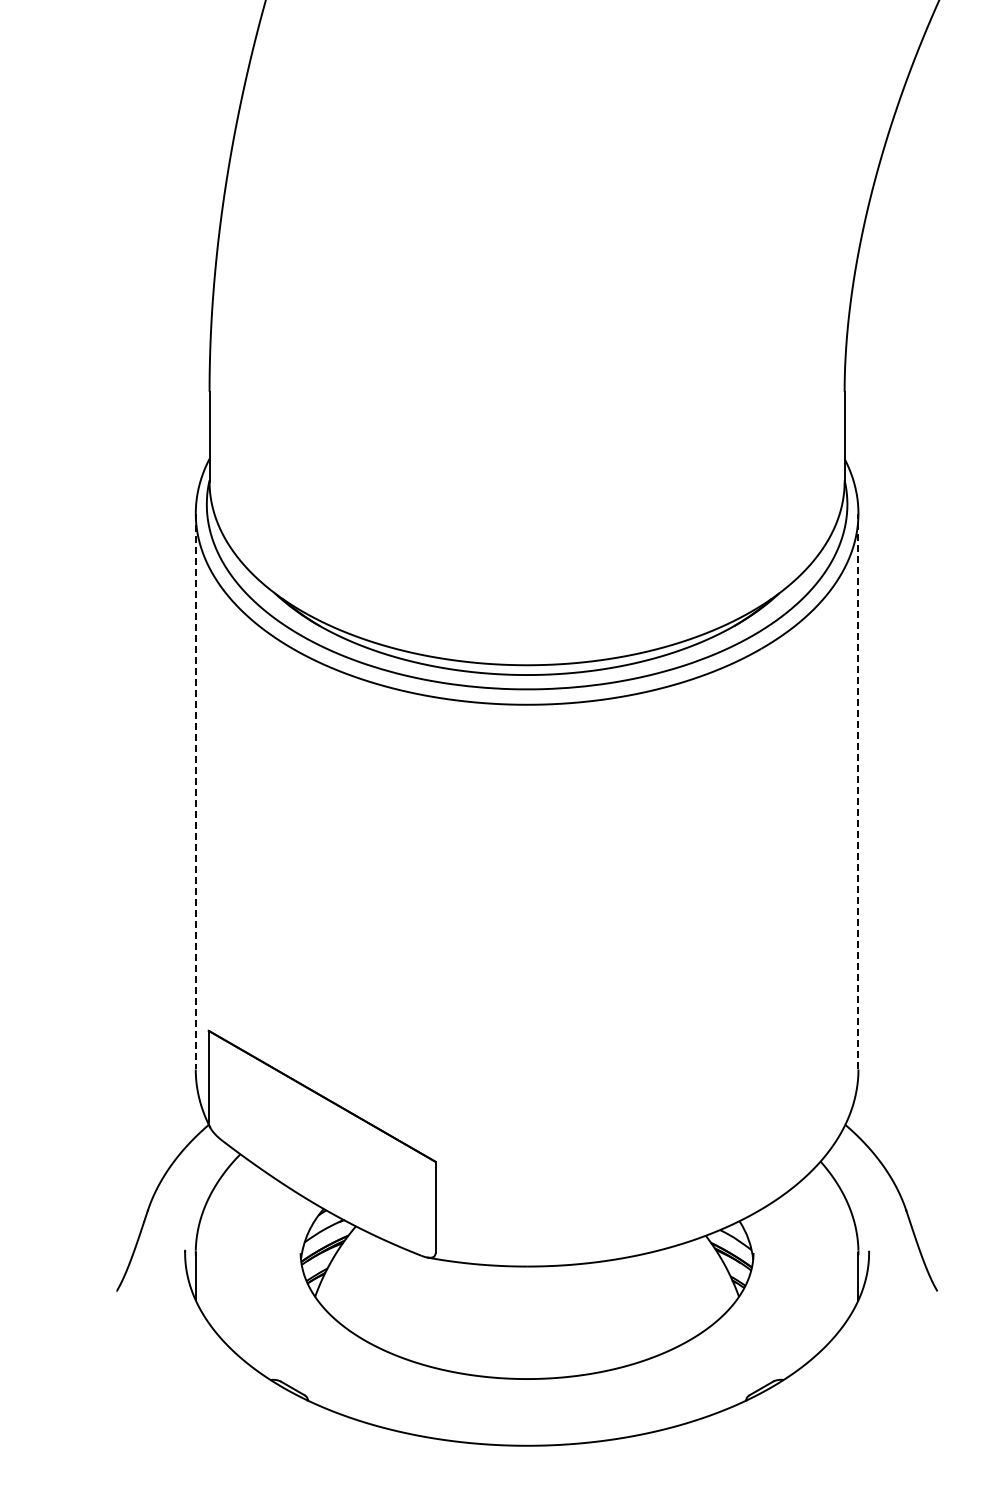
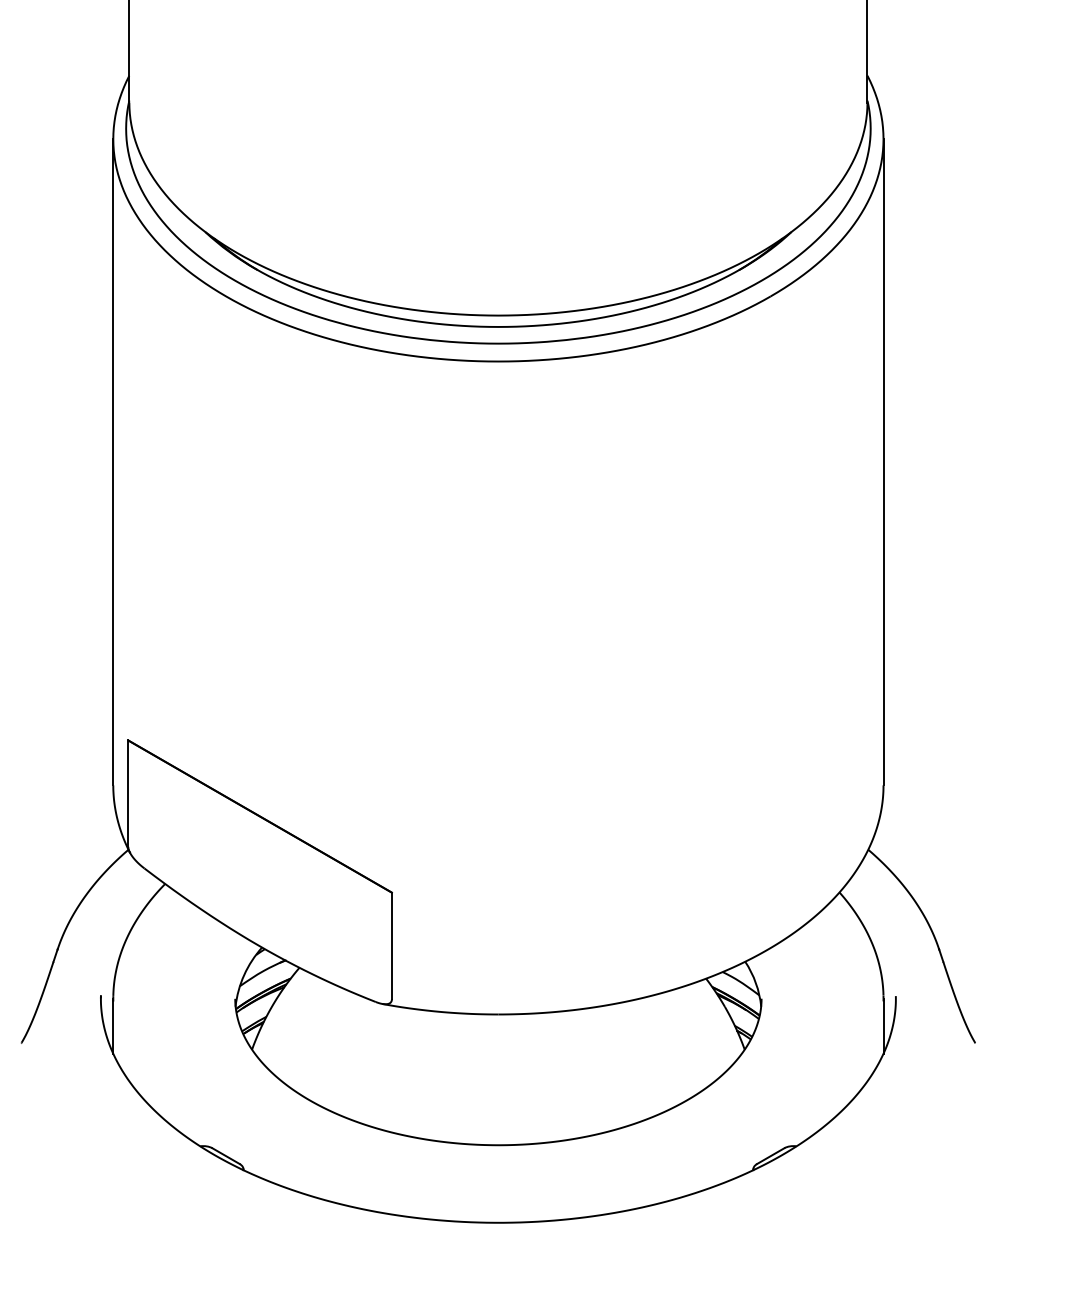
line: (195, 791) -> (112, 462), dashed -> solid
line: (858, 791) -> (883, 462), dashed -> solid

